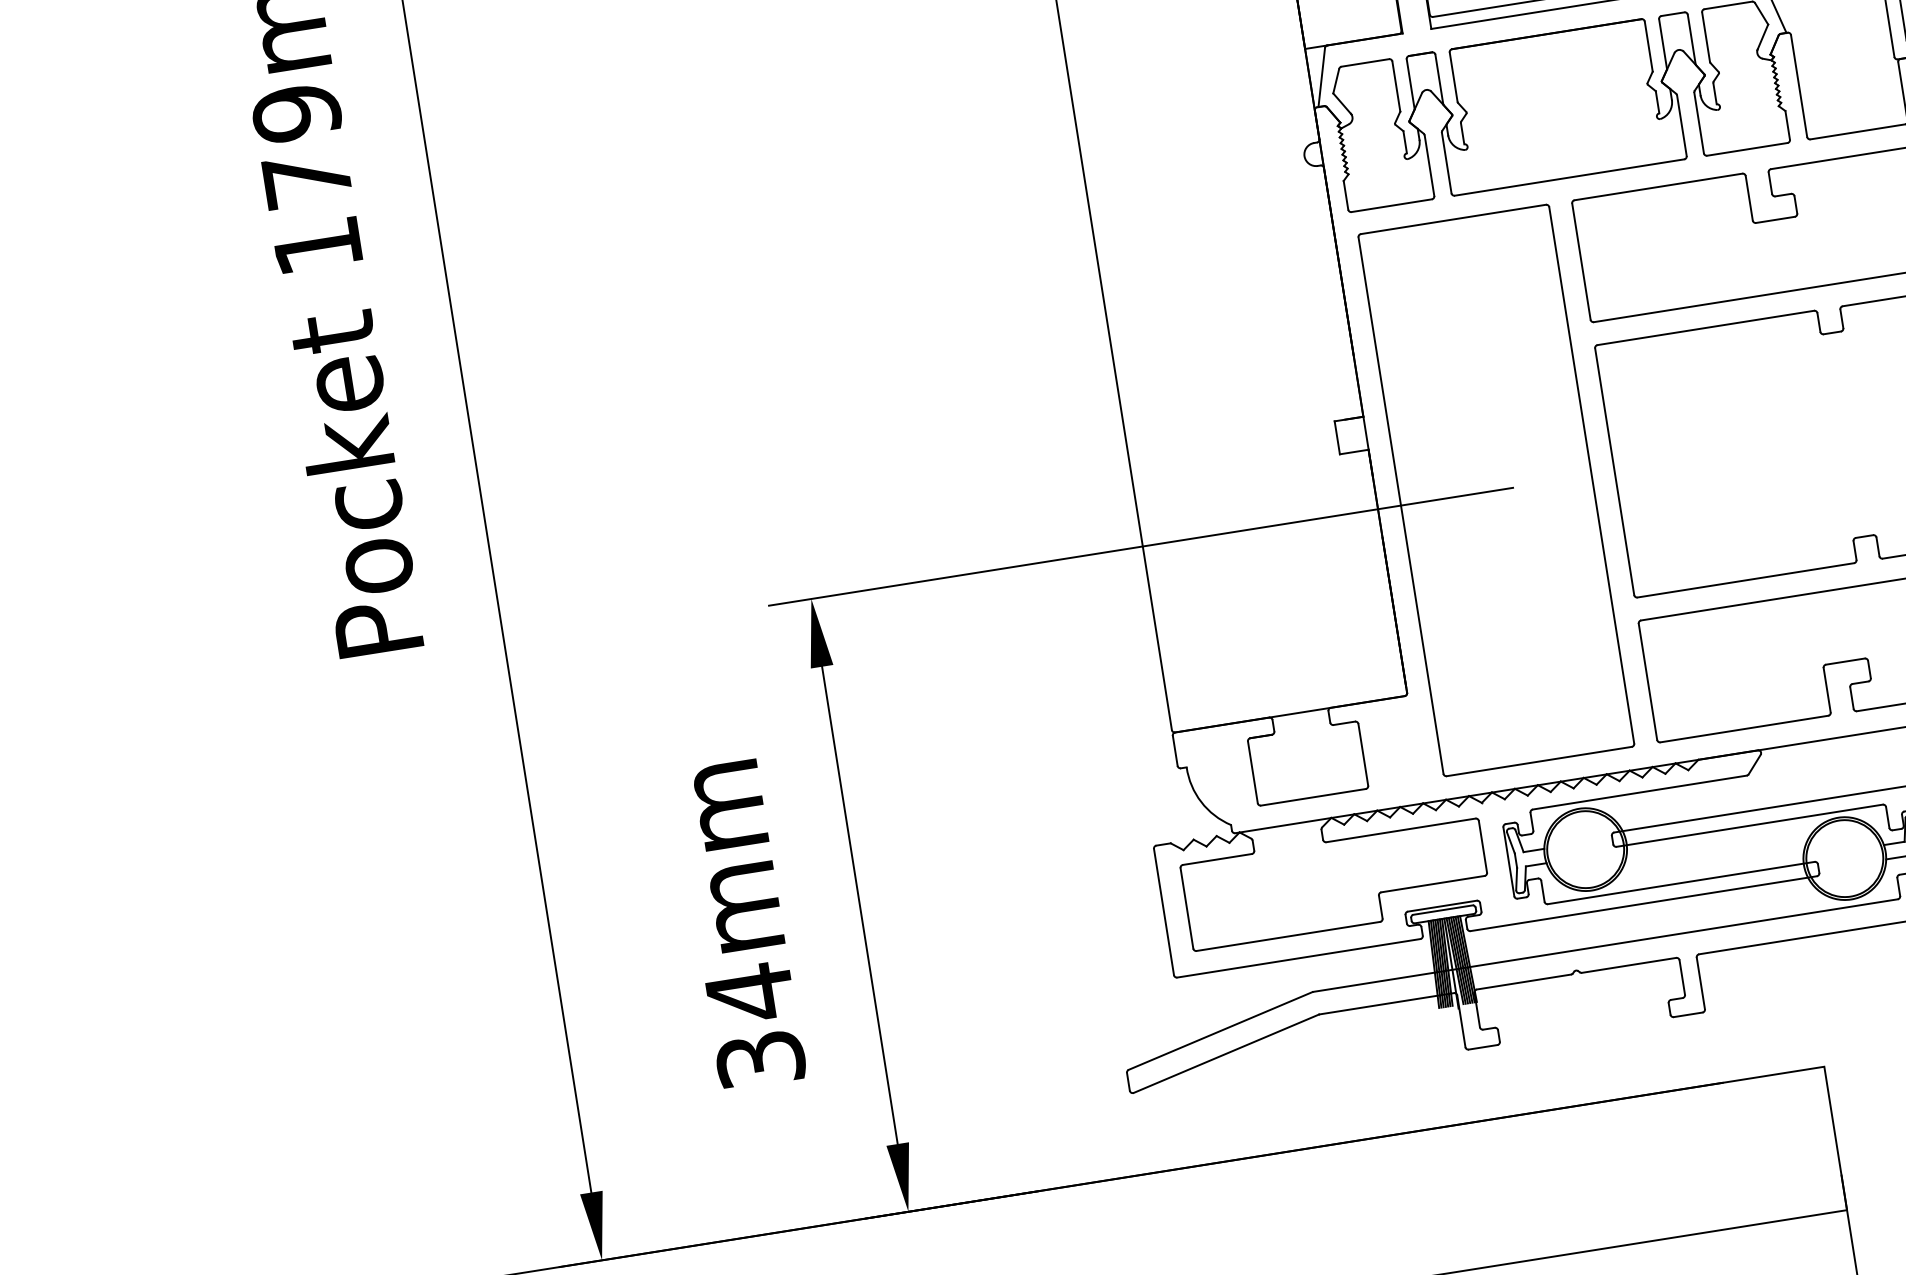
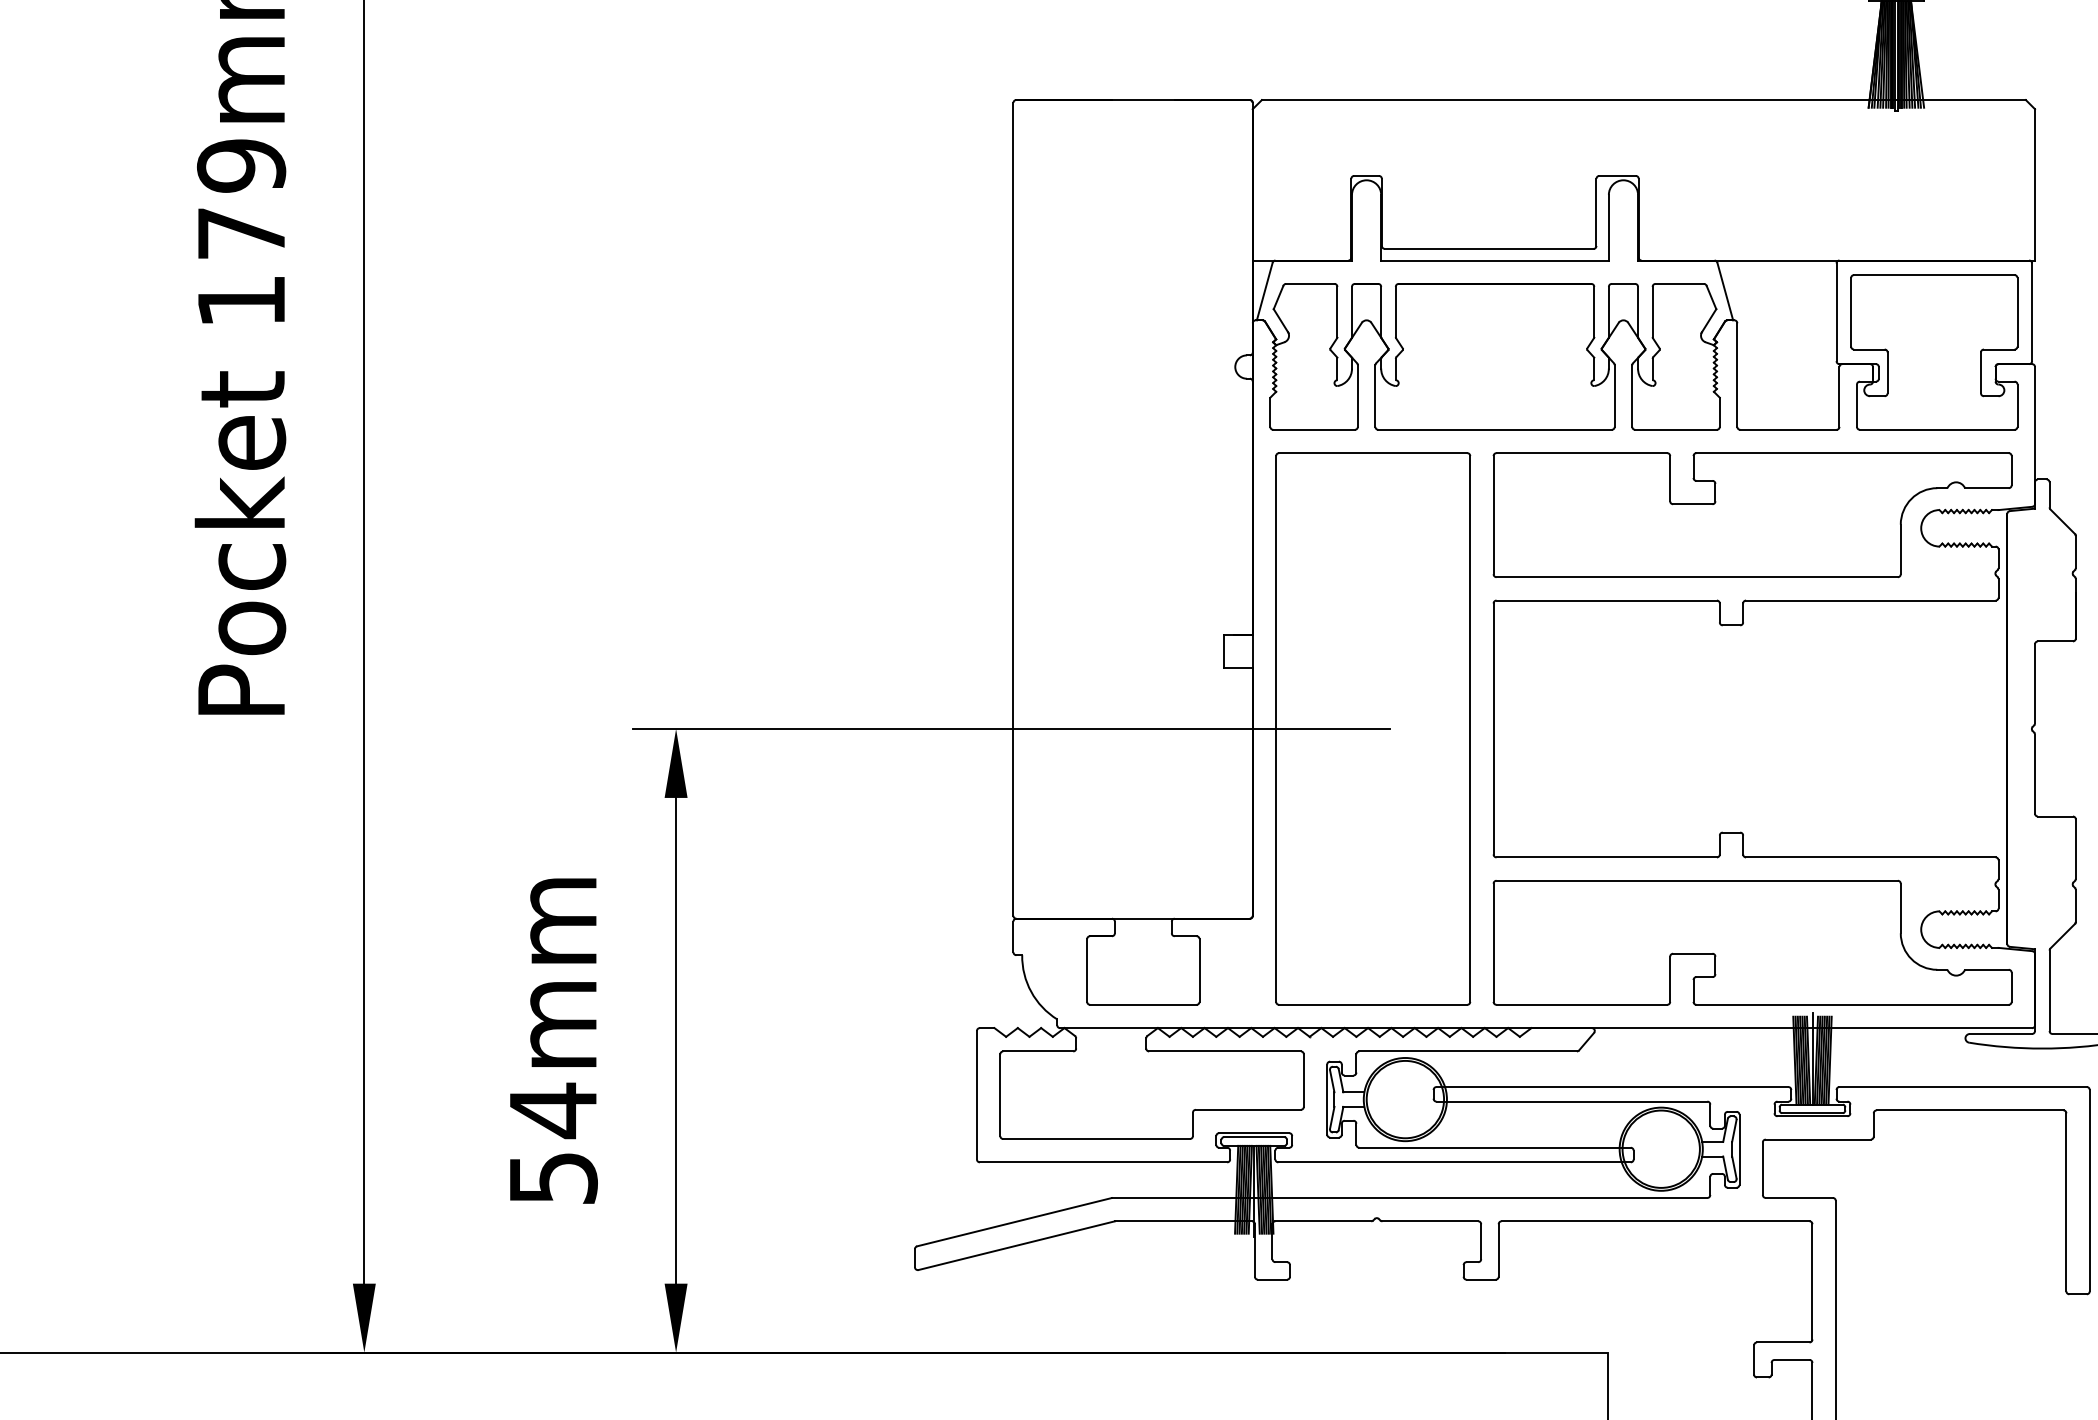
text: (759, 1058) -> (552, 1177), 34mm -> 54mm

